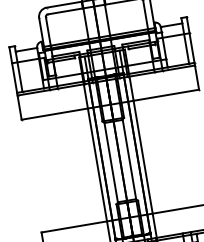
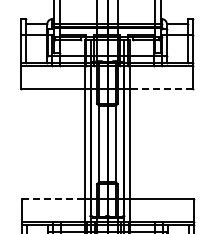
line: (166, 95) -> (161, 89), solid -> dashed
line: (74, 226) -> (53, 198), solid -> dashed

